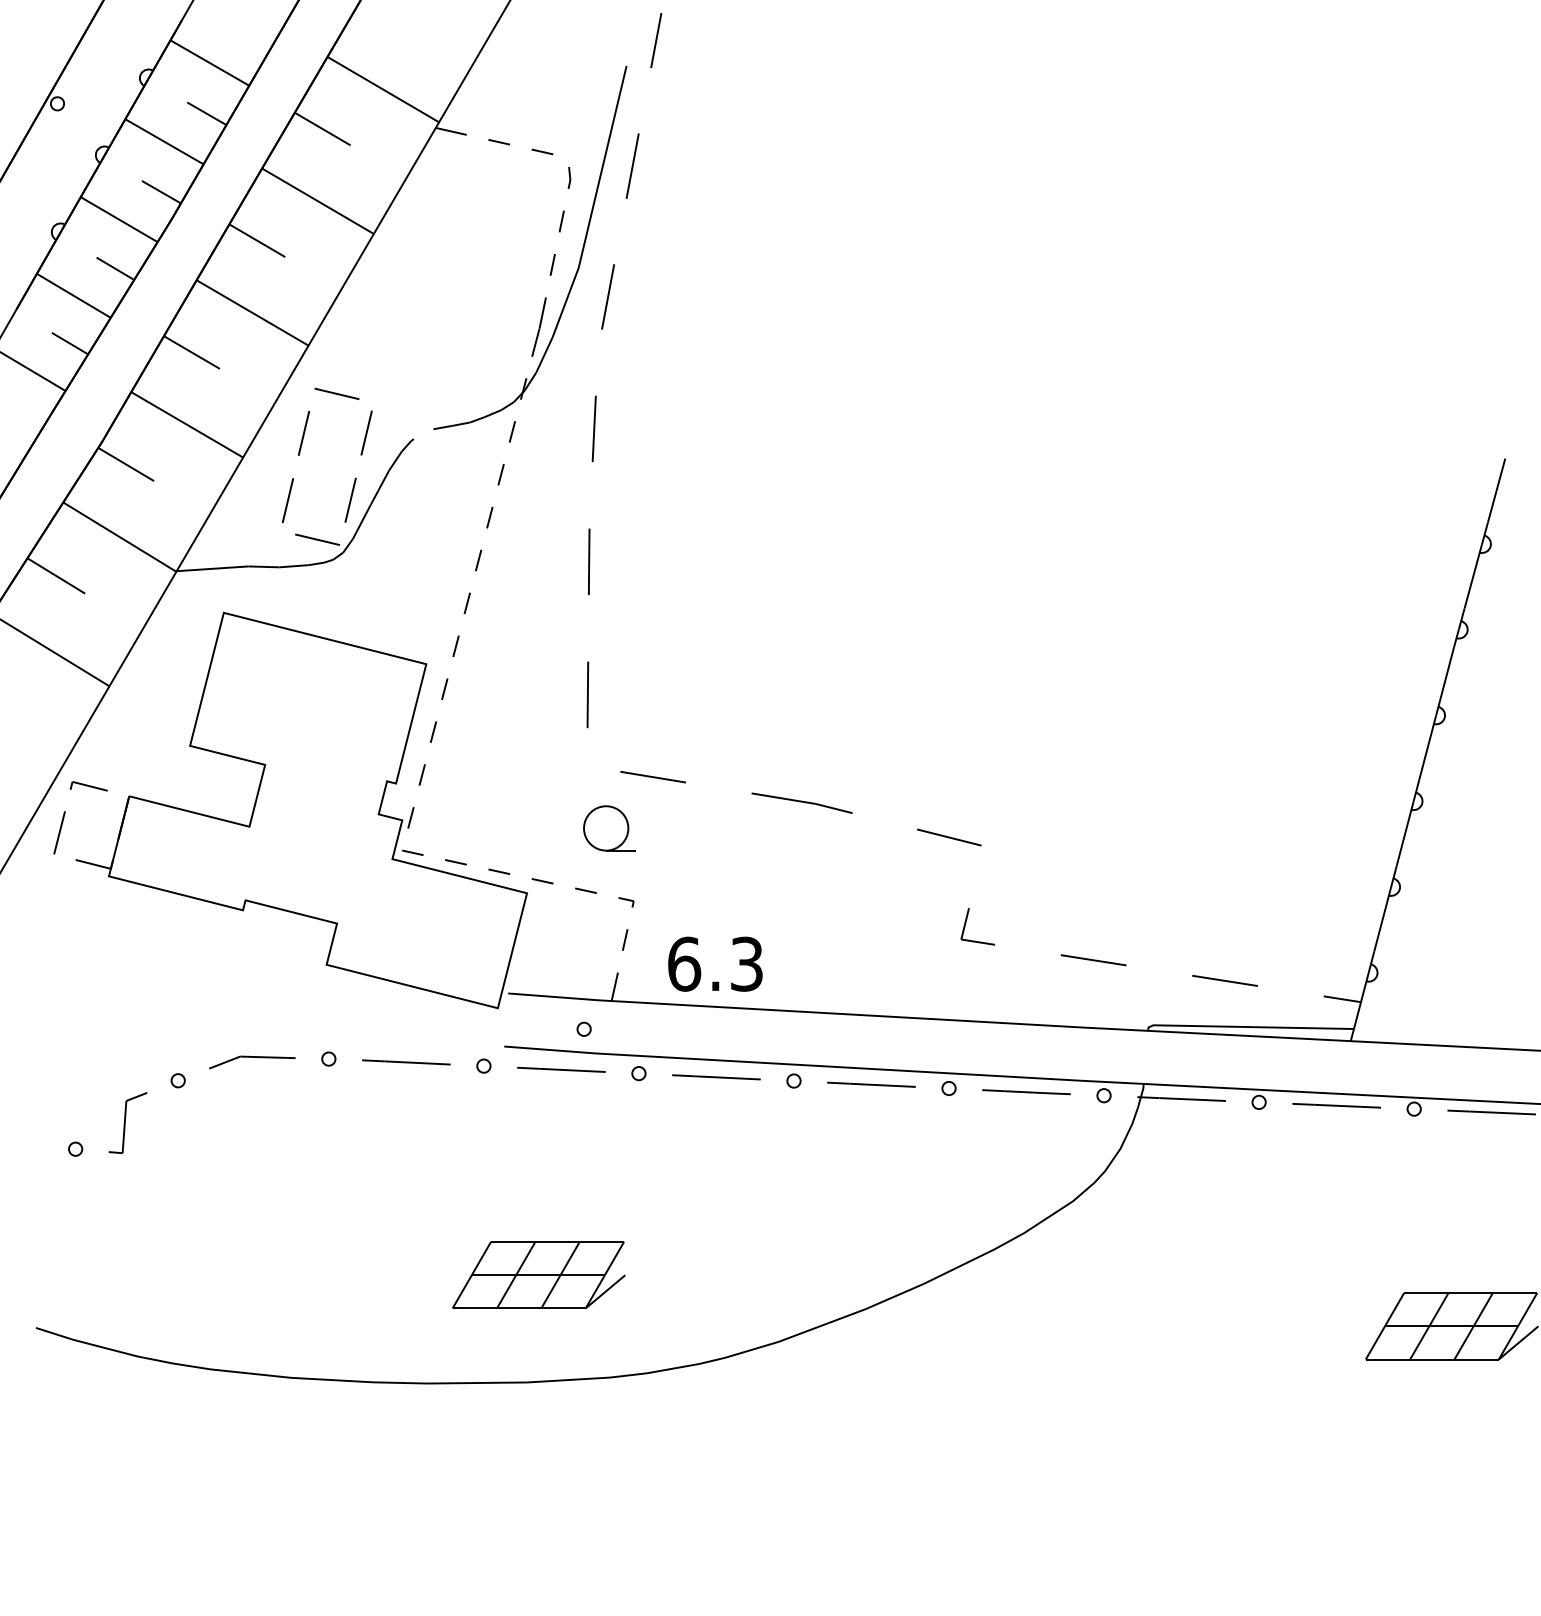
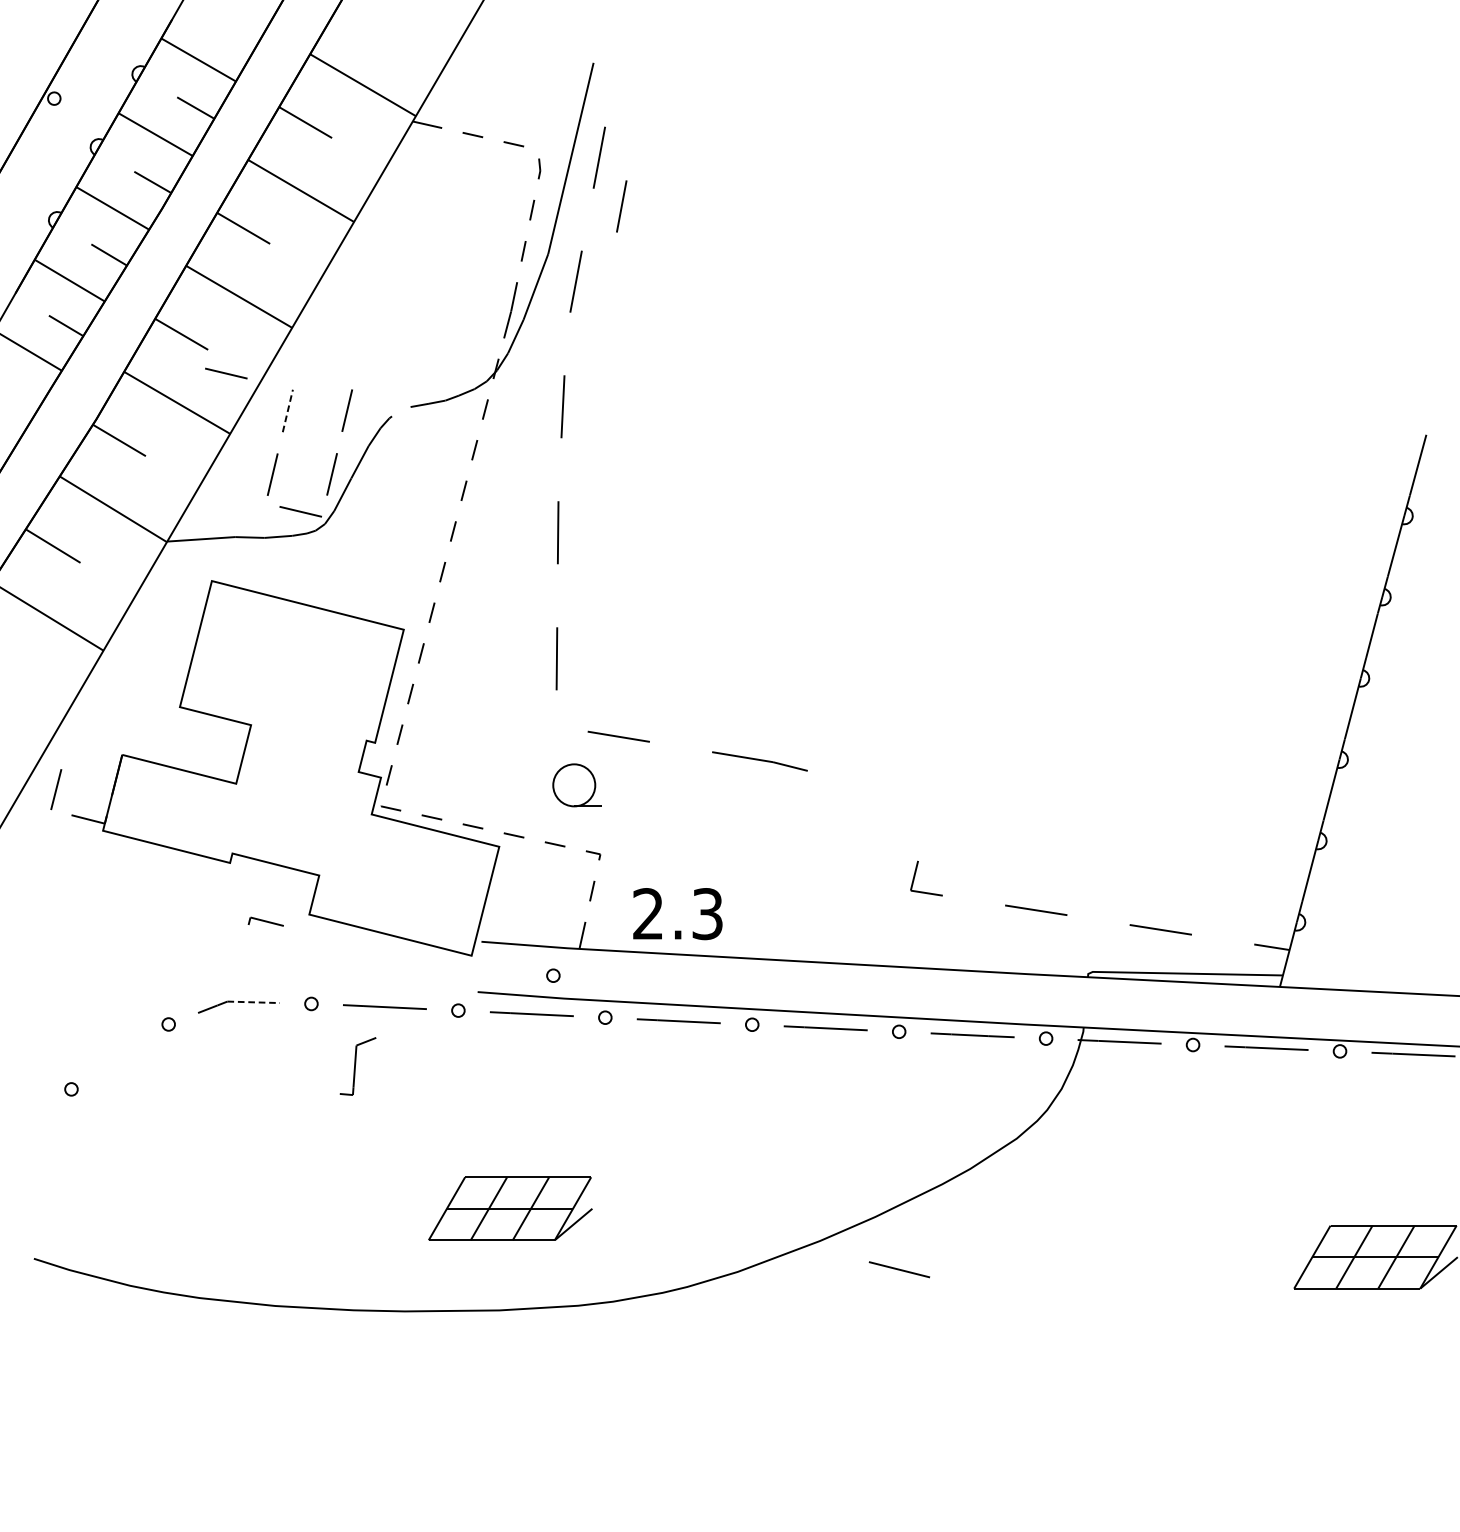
line: (656, 40) -> (621, 206), moved
line: (336, 393) -> (225, 373), moved
line: (304, 432) -> (288, 410), solid -> dashed
part: (88, 786) -> (265, 921), moved
line: (949, 837) -> (899, 1269), moved
text: (684, 963) -> (648, 913), 6.3 -> 2.3
line: (267, 1057) -> (253, 1002), solid -> dashed
part: (127, 1122) -> (357, 1065), moved

